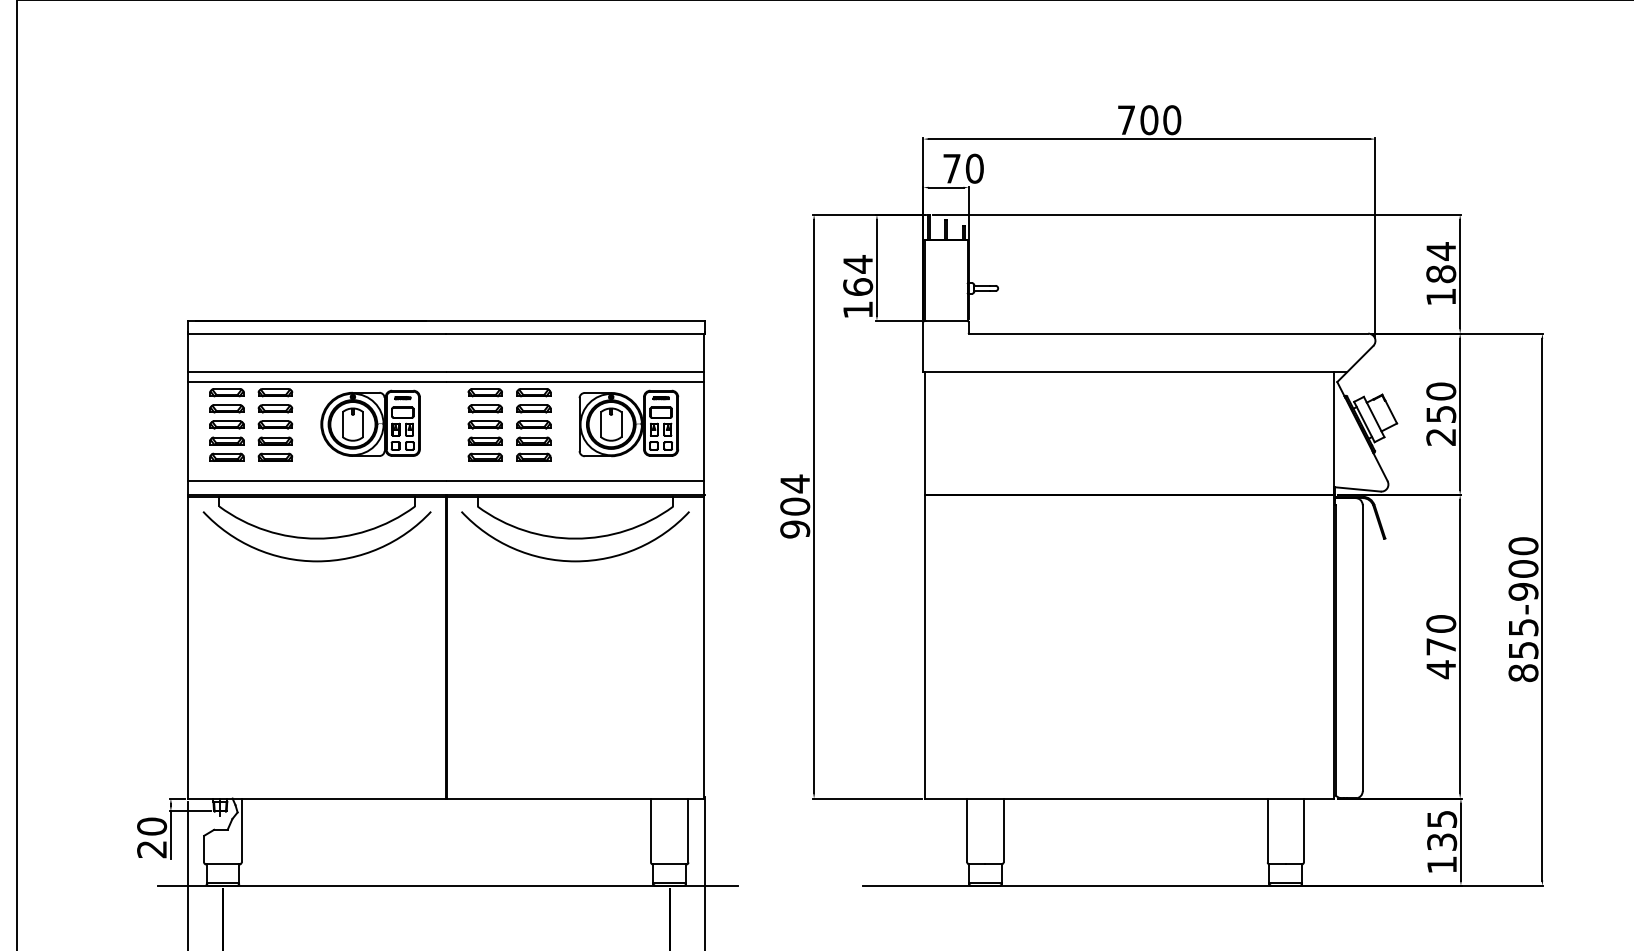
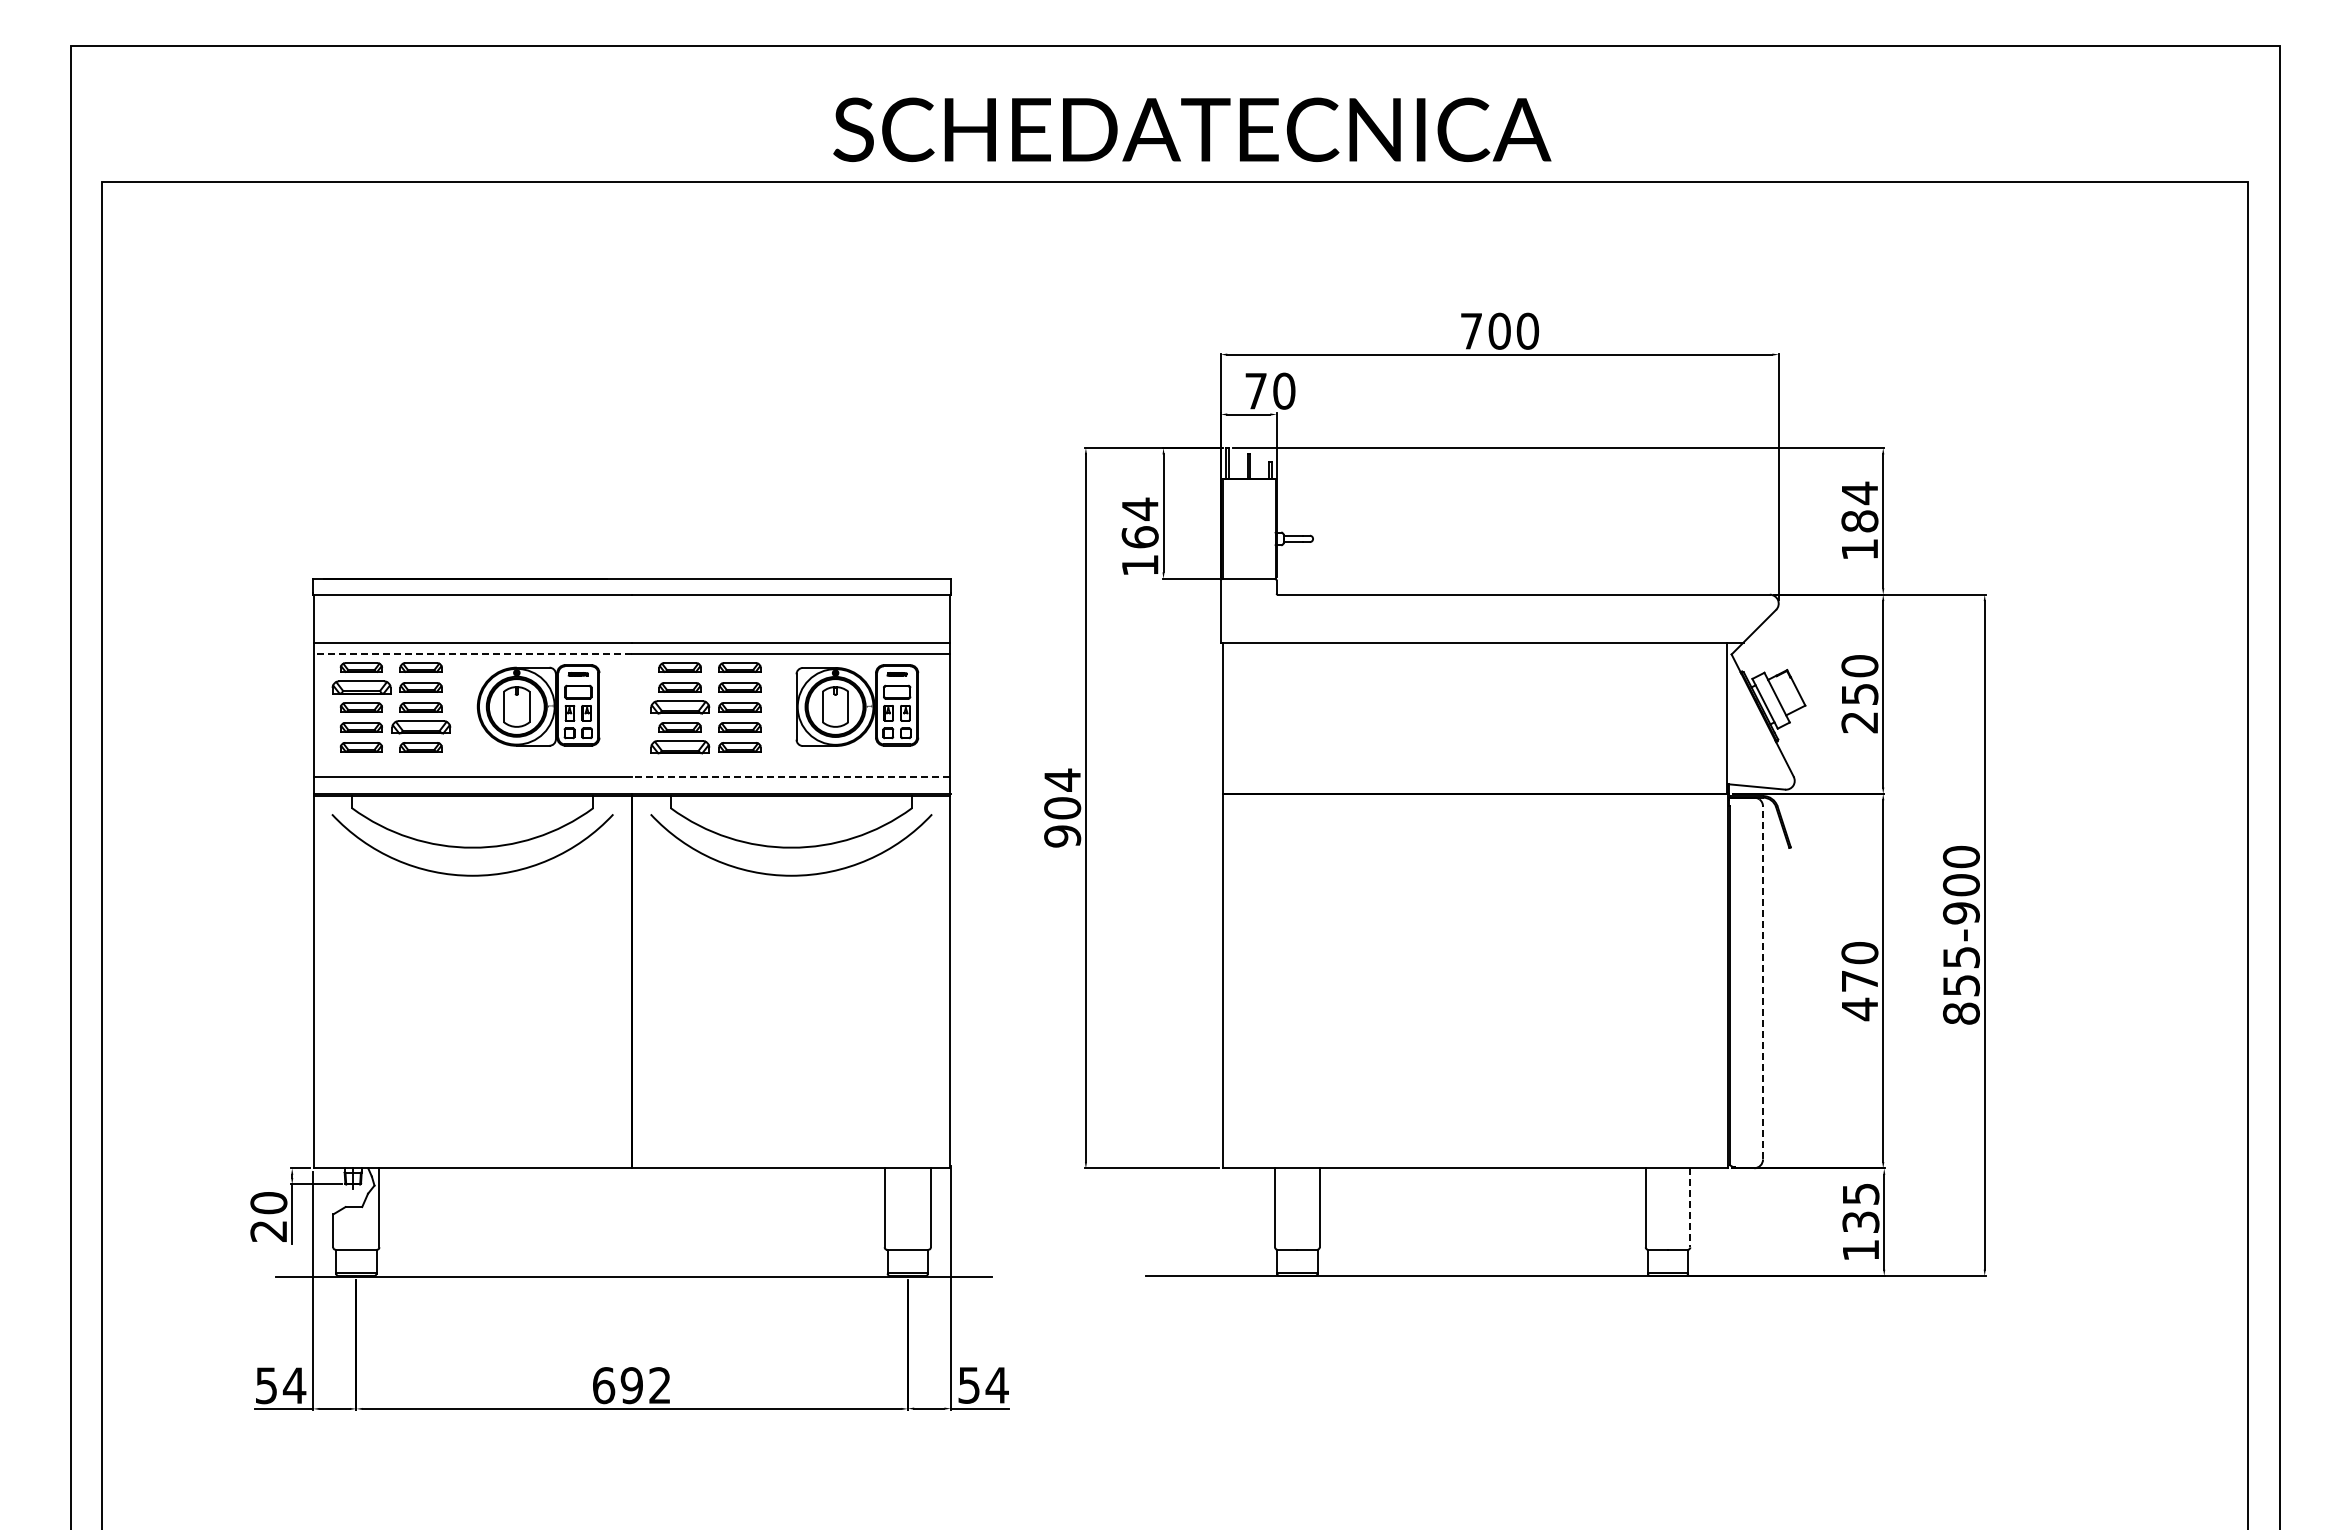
line: (317, 382) -> (472, 654), solid -> dashed
part: (226, 408) -> (360, 687), size x1.4
part: (484, 425) -> (679, 707), size x1.4
part: (274, 441) -> (420, 727), size x1.4
part: (484, 457) -> (679, 747), size x1.4
line: (575, 480) -> (791, 776), solid -> dashed
line: (1363, 647) -> (1763, 982), solid -> dashed
line: (1303, 830) -> (1690, 1208), solid -> dashed

